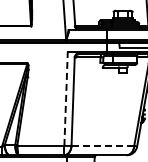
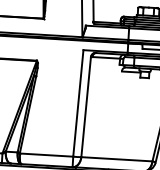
line: (66, 98) -> (78, 103), dashed -> solid
line: (103, 145) -> (117, 158), dashed -> solid

